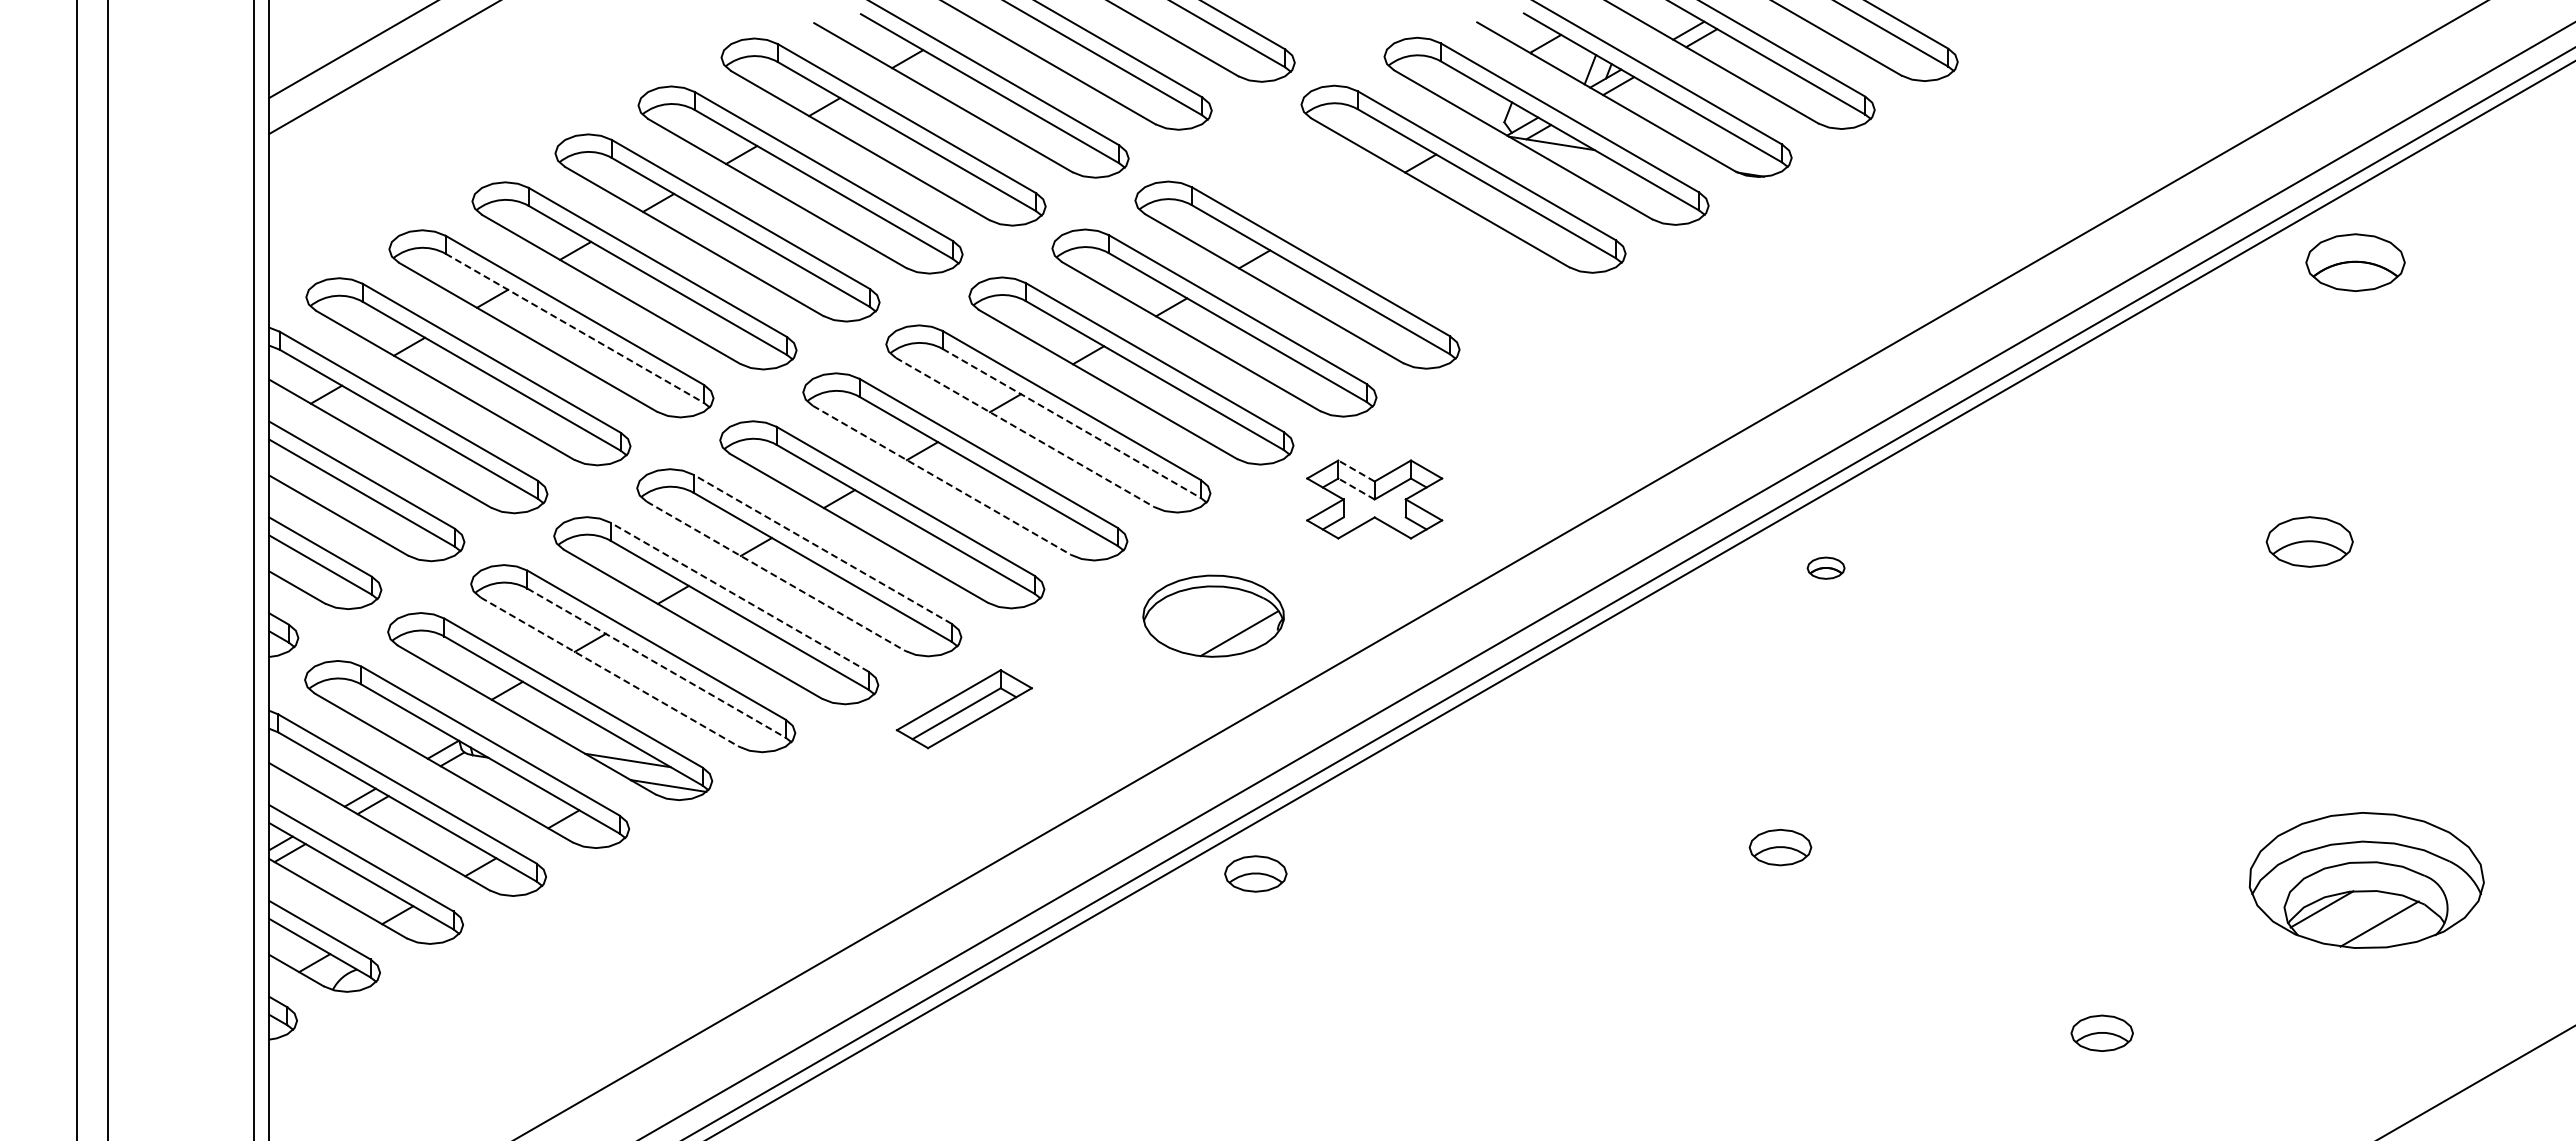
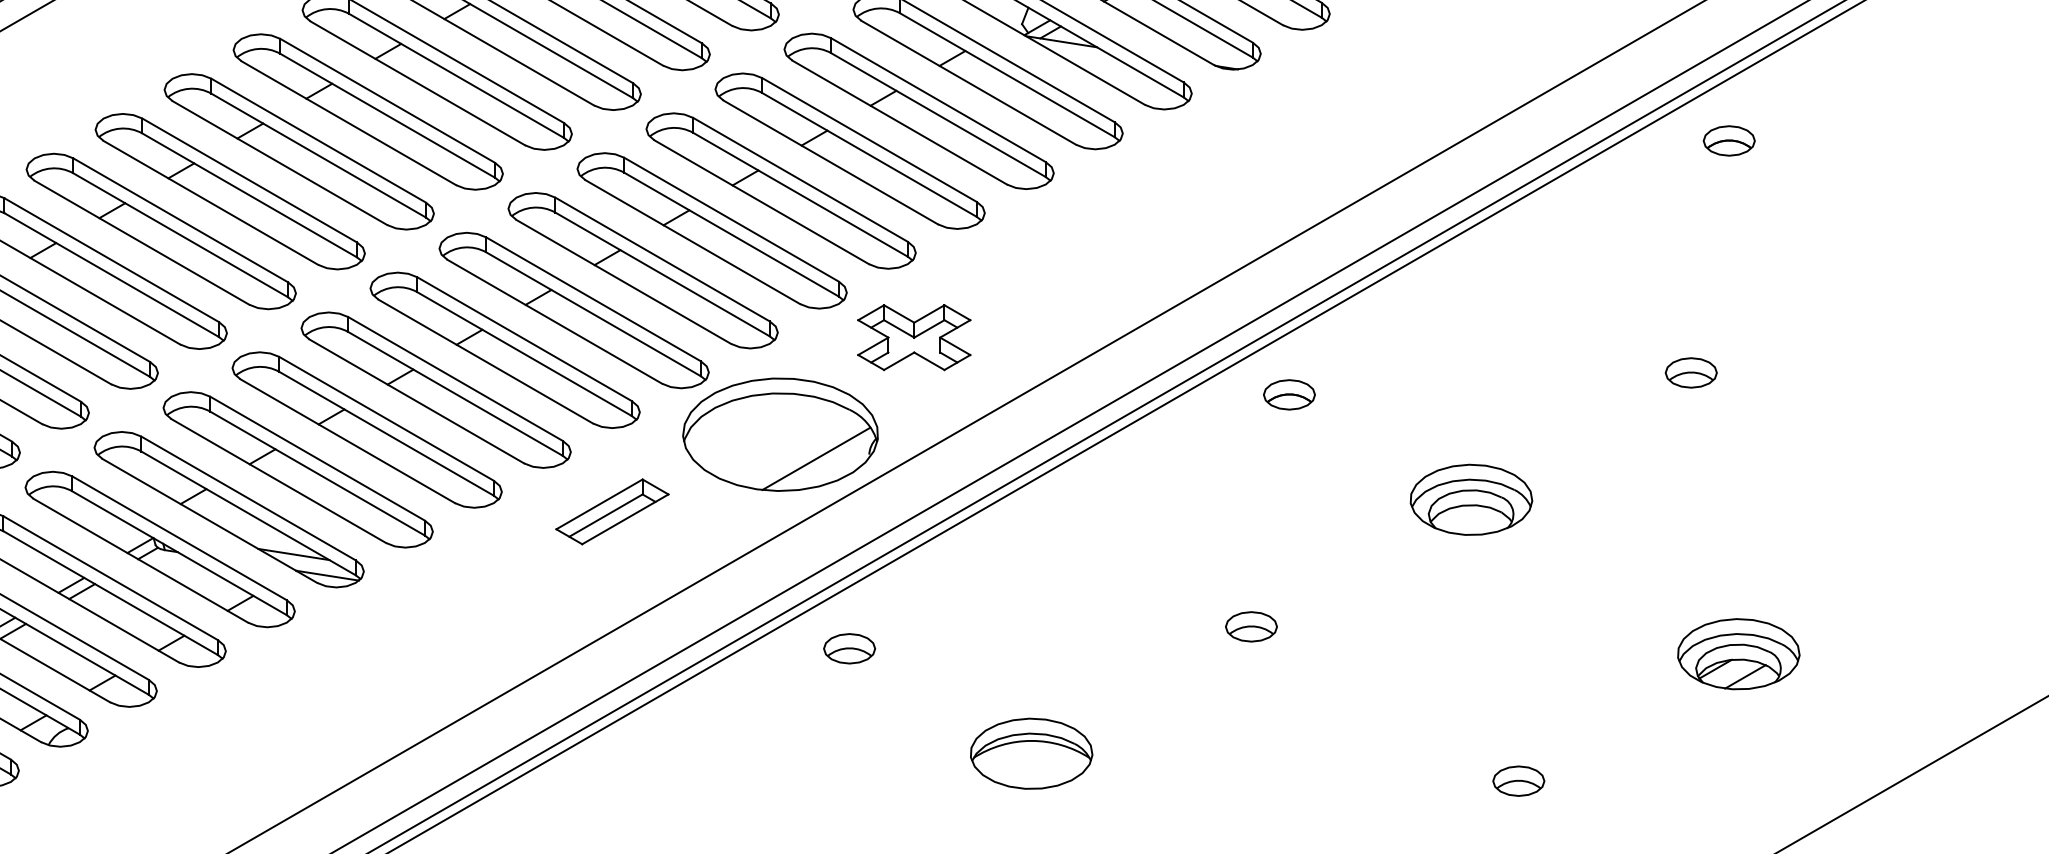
part: (1380, 226) -> (919, 110), added
part: (2355, 262) -> (1729, 140), size x0.62
line: (575, 328) -> (250, 195), dashed -> solid
line: (1072, 423) -> (663, 274), dashed -> solid
line: (1025, 432) -> (624, 281), dashed -> solid
line: (1356, 471) -> (899, 314), dashed -> solid
line: (942, 480) -> (555, 321), dashed -> solid
line: (1356, 489) -> (899, 329), dashed -> solid
part: (2309, 541) -> (1691, 372), size x0.71
line: (822, 549) -> (455, 379), dashed -> solid
part: (1825, 567) -> (1288, 394), size x1.67
line: (776, 576) -> (417, 401), dashed -> solid
line: (739, 596) -> (386, 418), dashed -> solid
part: (1213, 615) -> (780, 434), size x1.67
line: (657, 663) -> (318, 473), dashed -> solid
line: (610, 672) -> (279, 481), dashed -> solid
part: (2045, 694) -> (1471, 499), added
part: (963, 709) -> (611, 512), moved
part: (1255, 873) -> (849, 648), moved
part: (2367, 880) -> (1739, 654), size x0.62
part: (1515, 1000) -> (1031, 753), added

